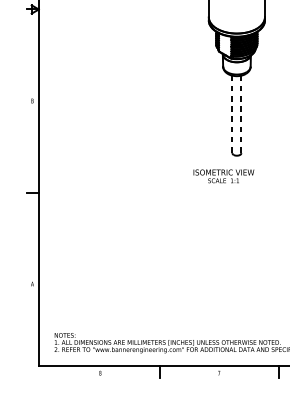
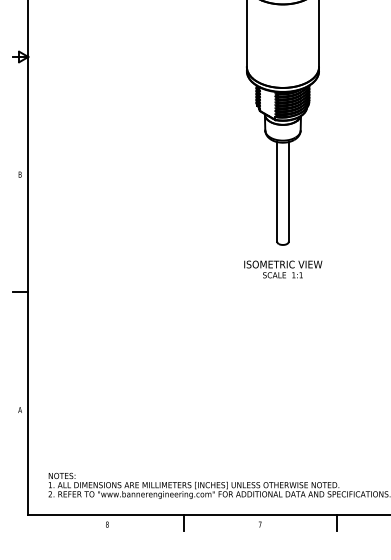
line: (232, 114) -> (277, 191), dashed -> solid
line: (241, 114) -> (288, 191), dashed -> solid
text: (224, 176) -> (283, 269), moved

